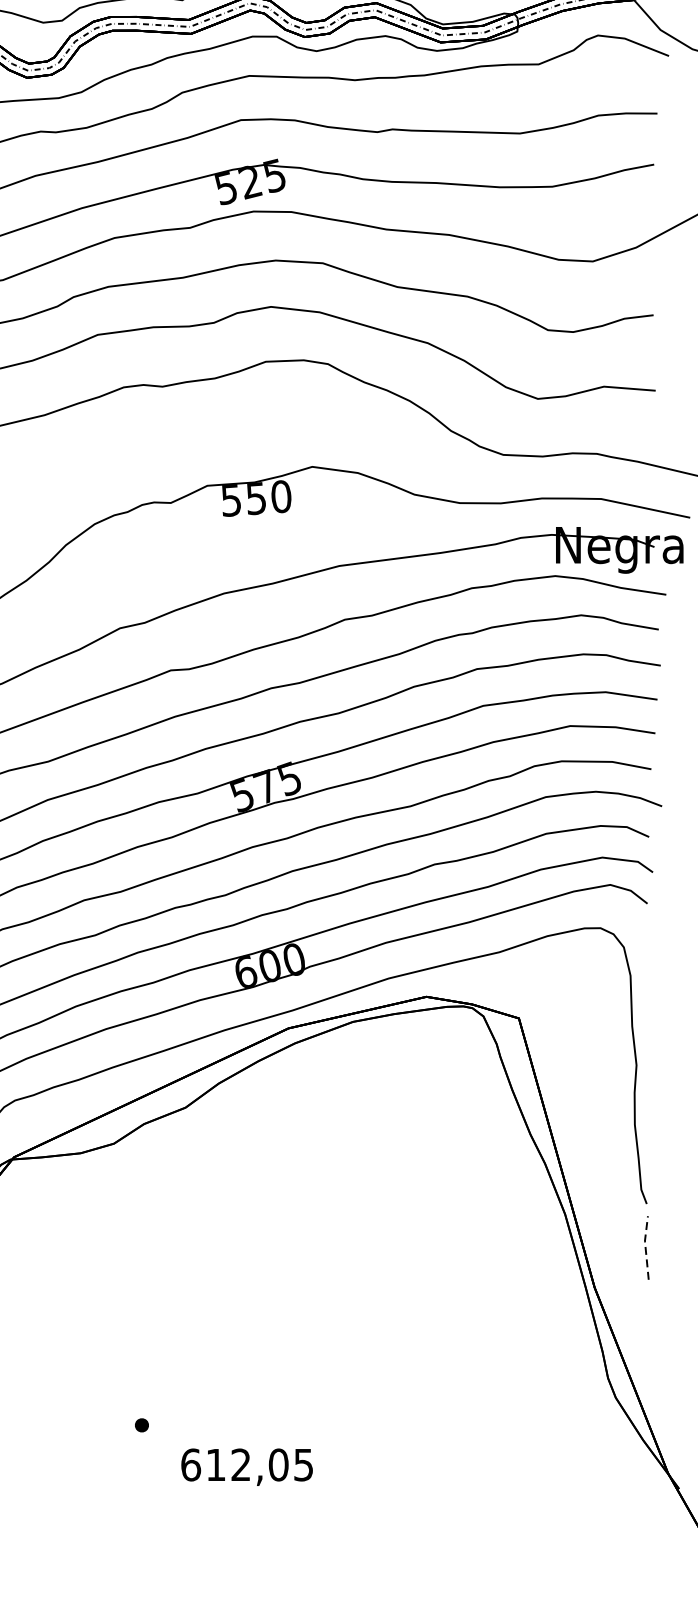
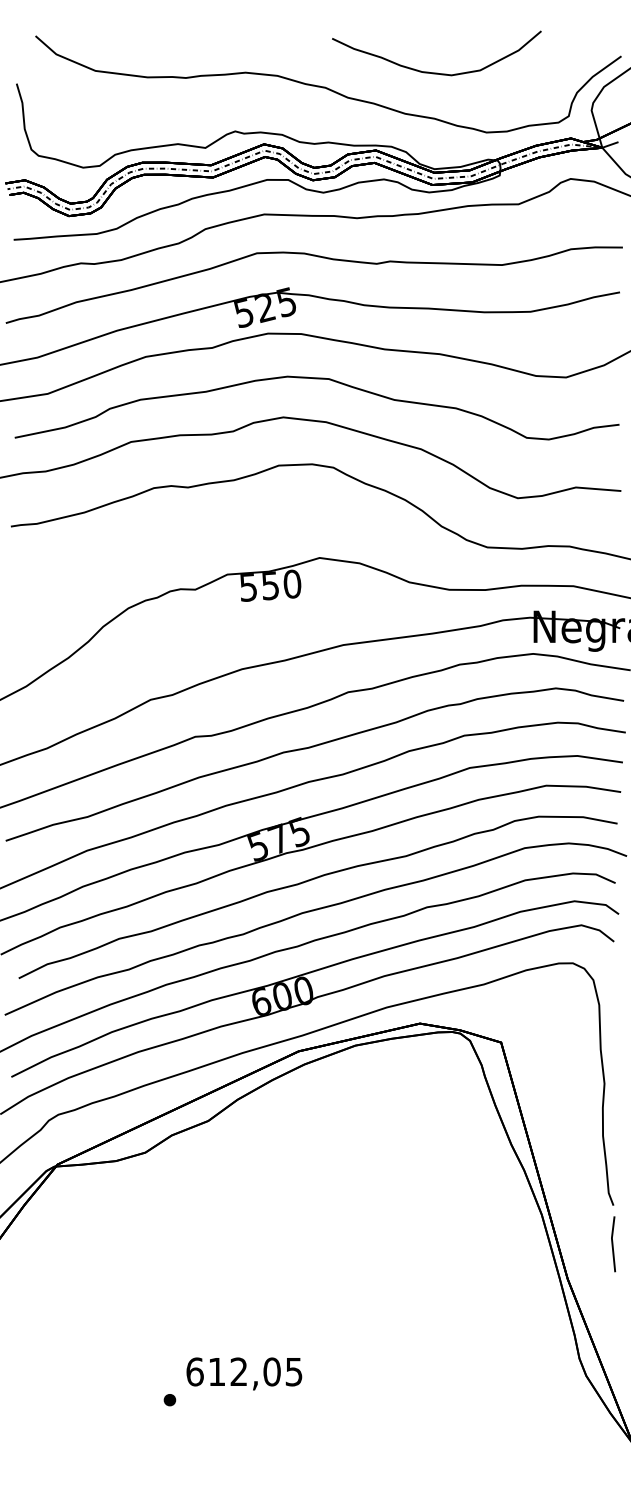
line: (645, 1247) -> (612, 1243), dashed -> solid
text: (247, 1466) -> (244, 1373), moved

